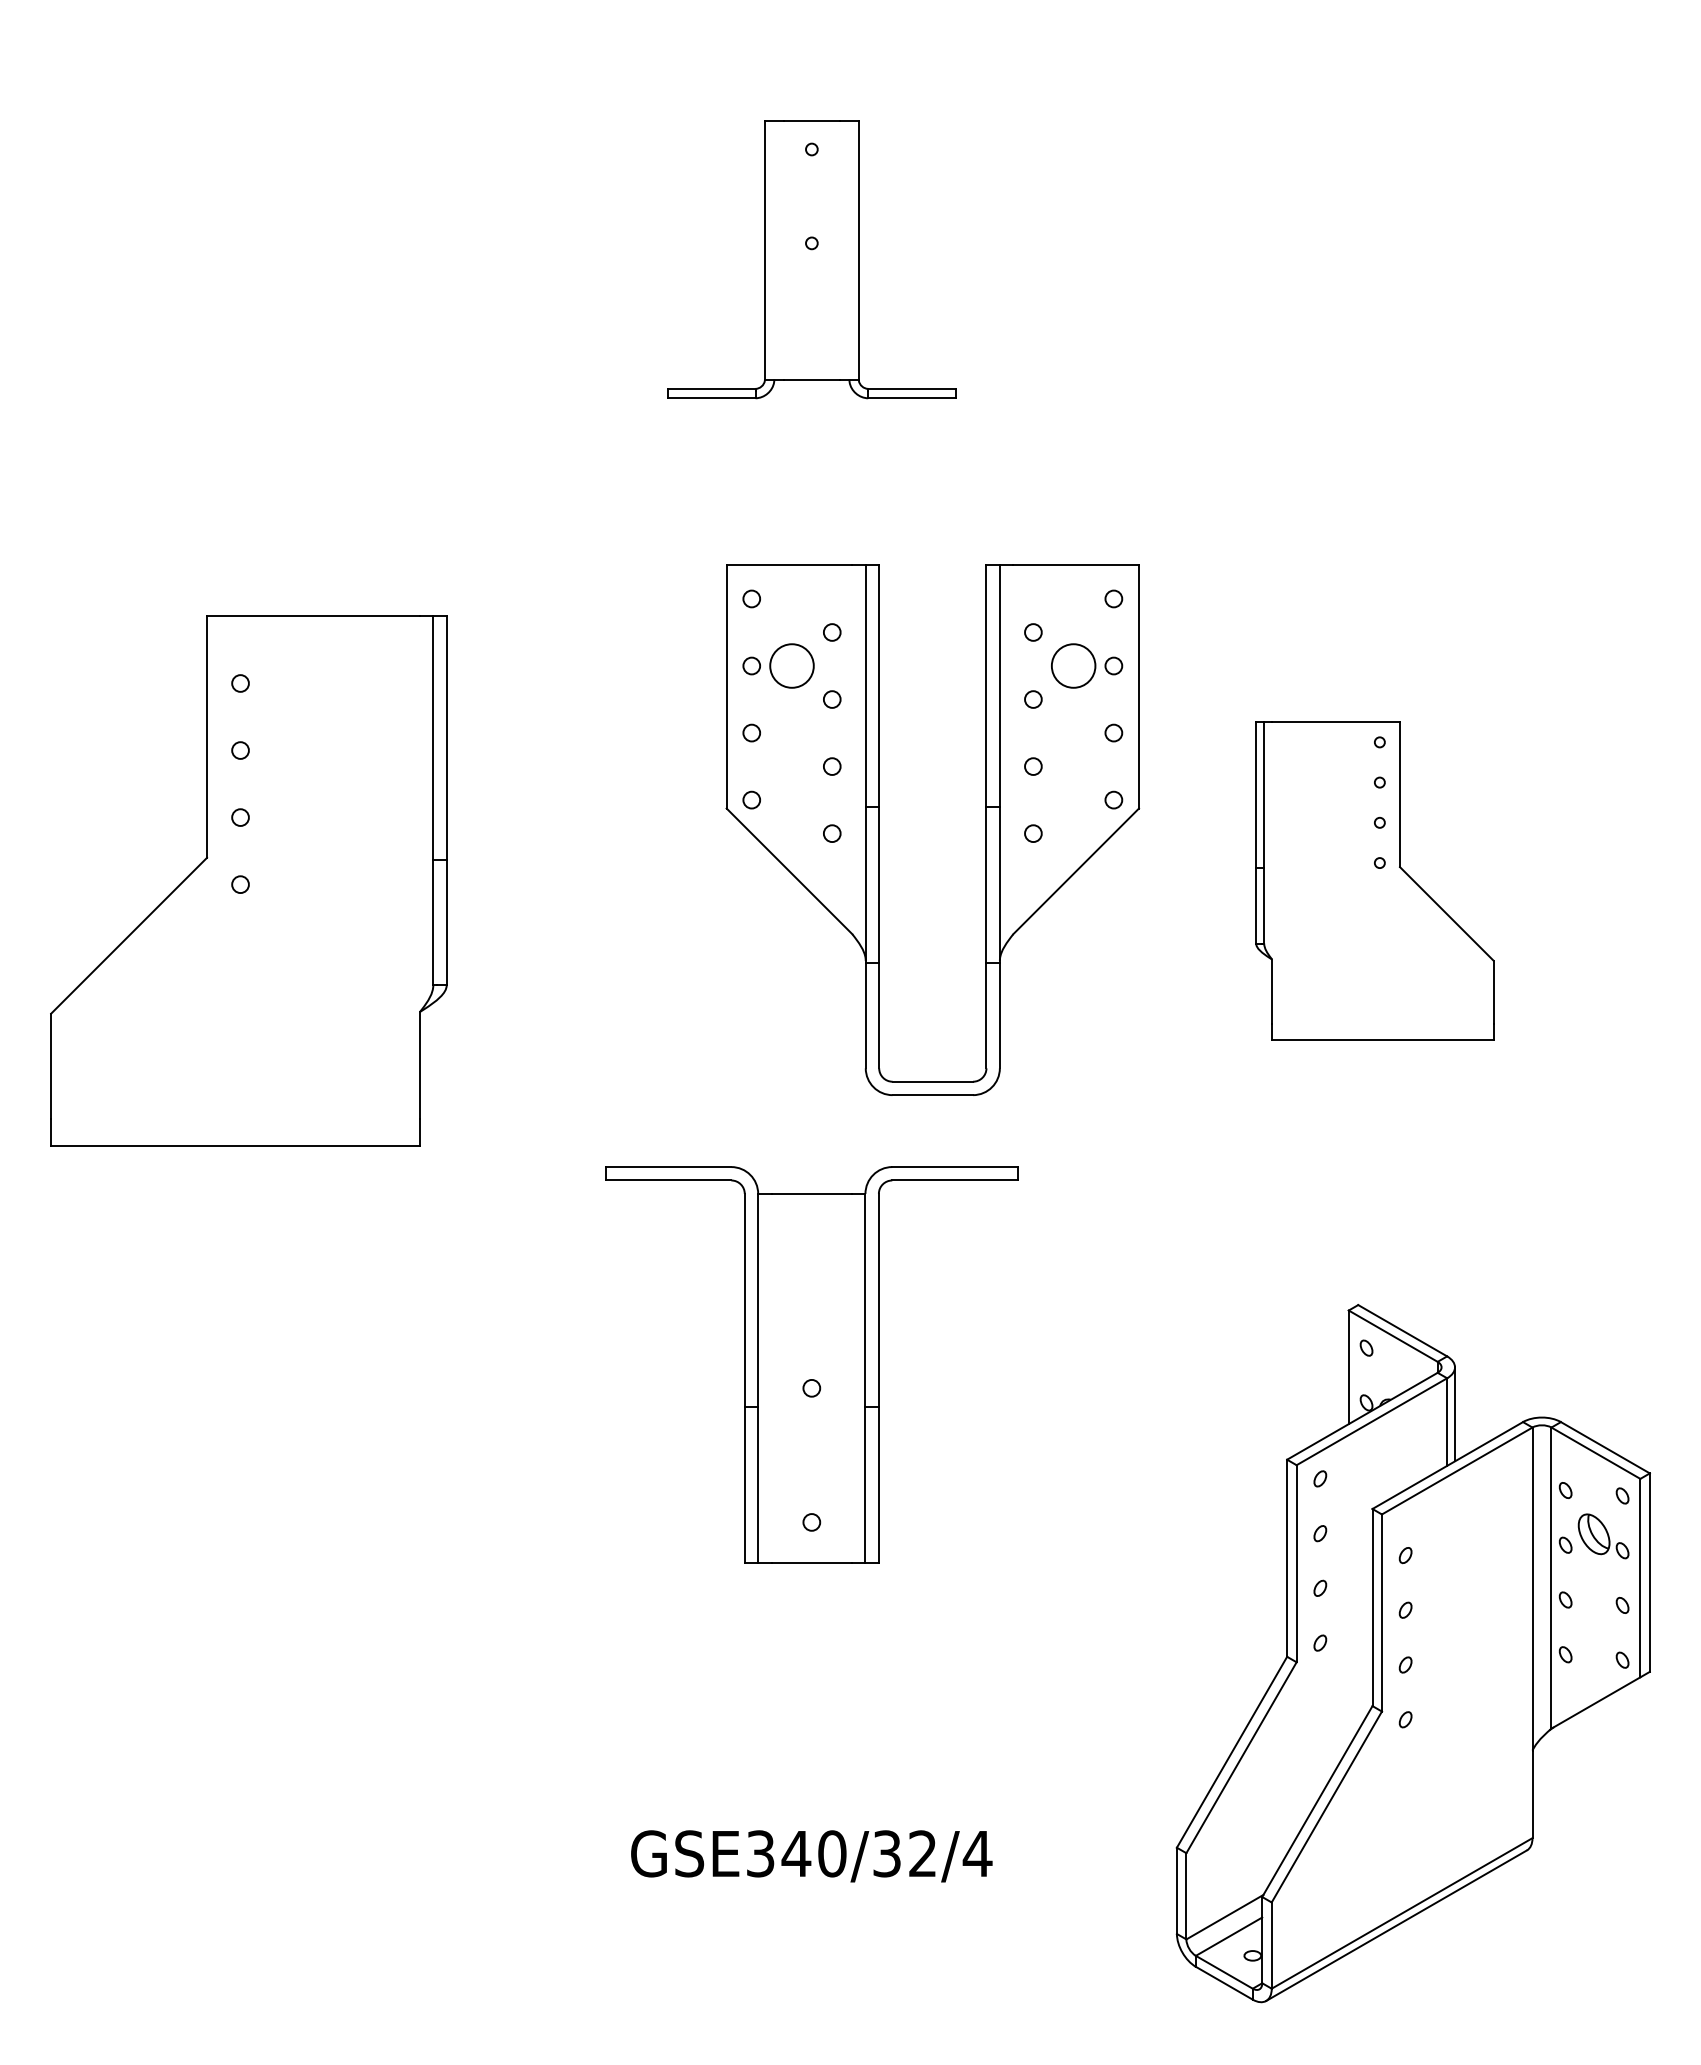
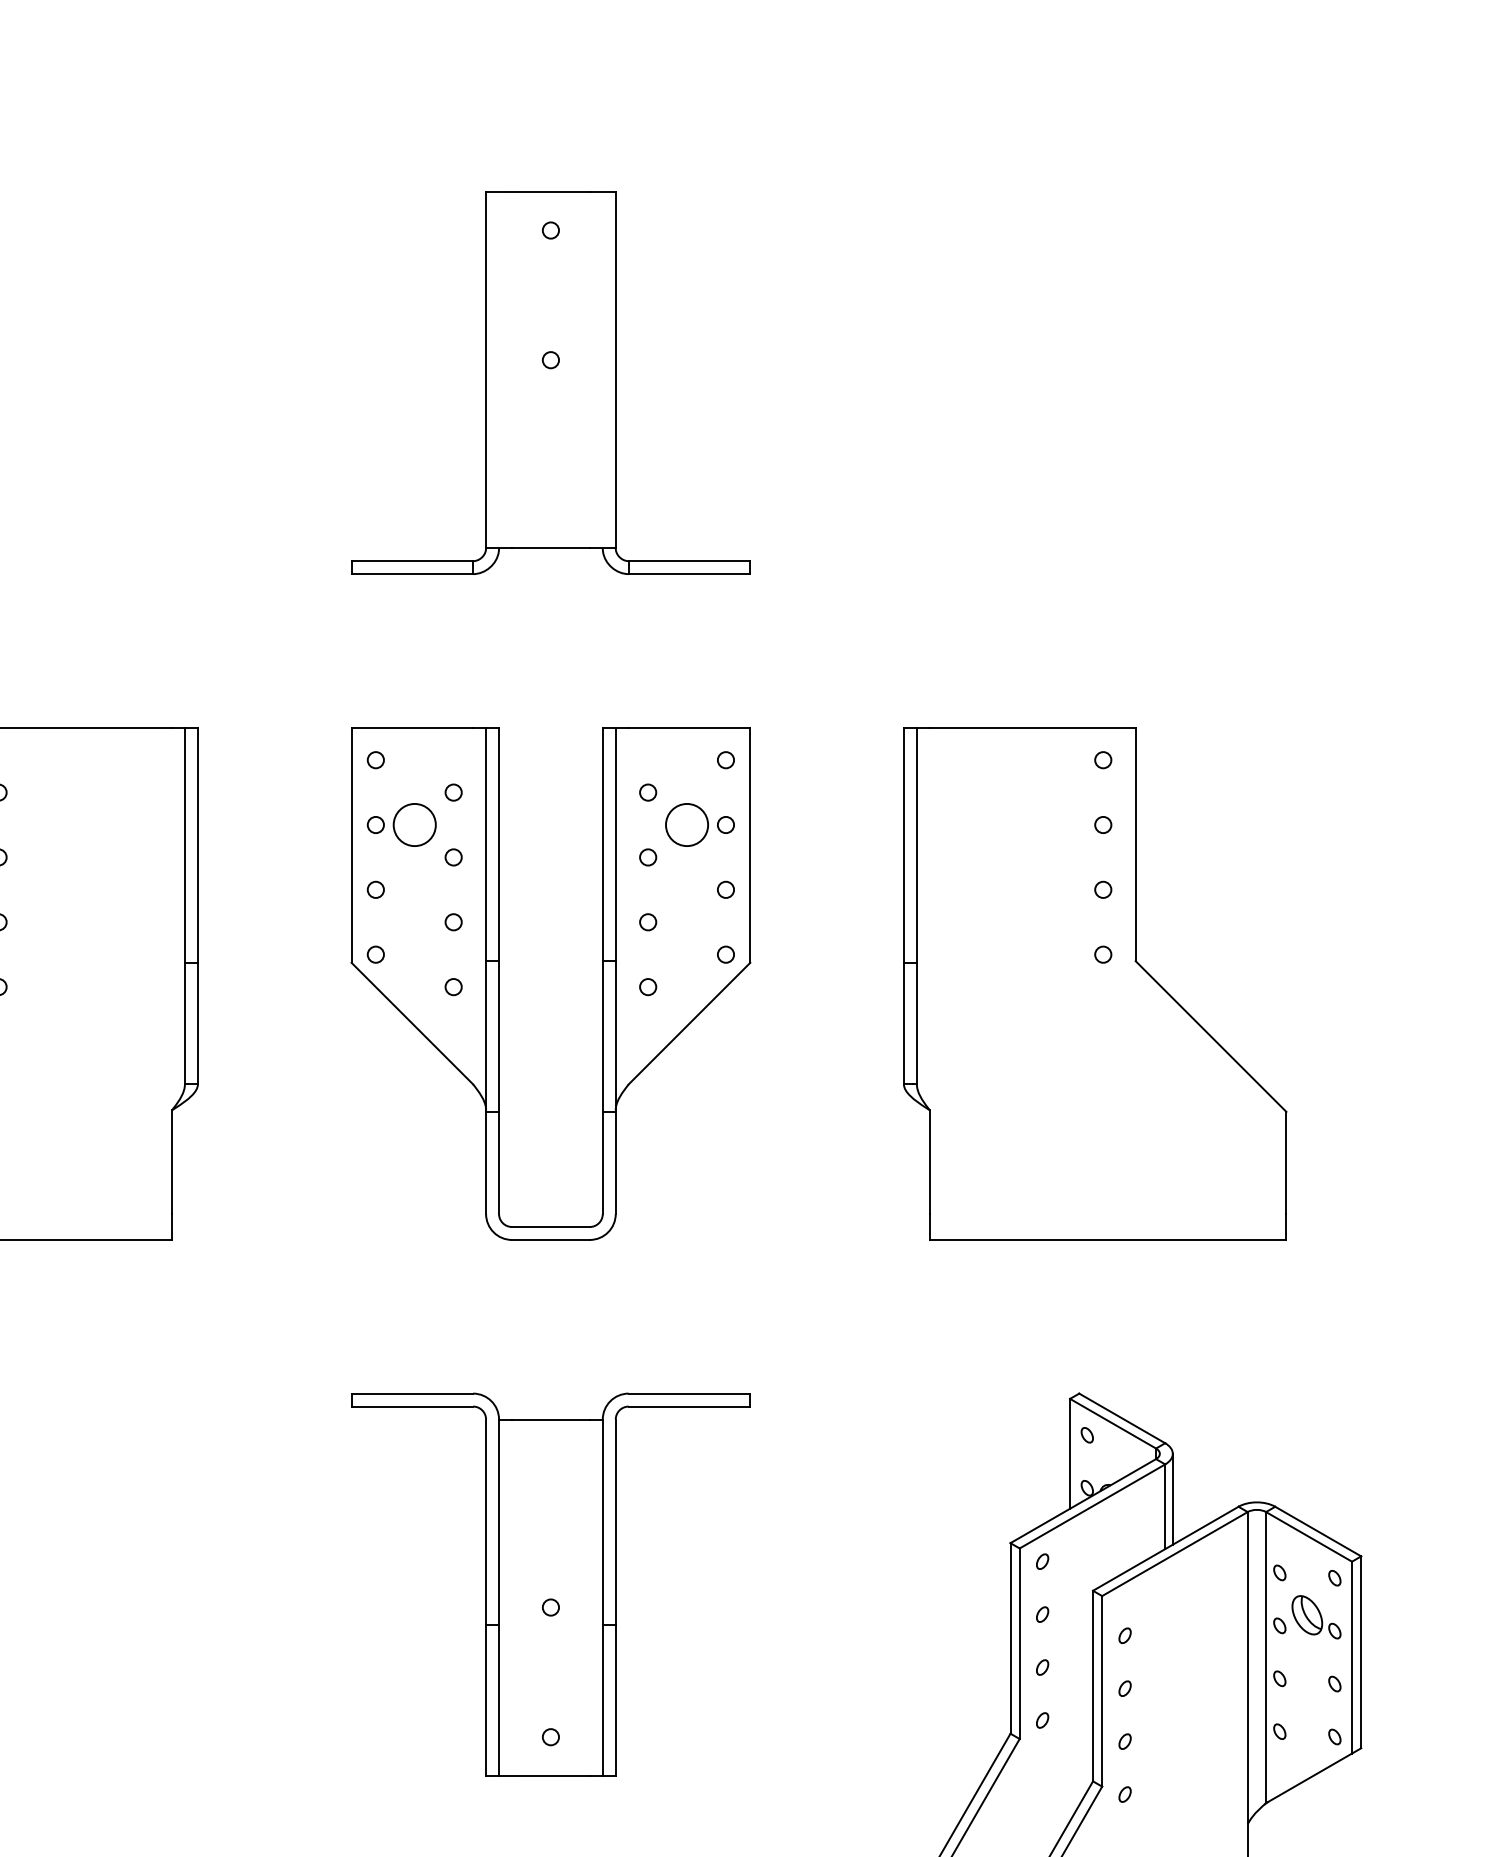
part: (811, 259) -> (550, 382), size x1.43
part: (879, 829) -> (499, 983), moved
part: (1374, 880) -> (1094, 983), size x1.67
part: (811, 1364) -> (550, 1584), moved

